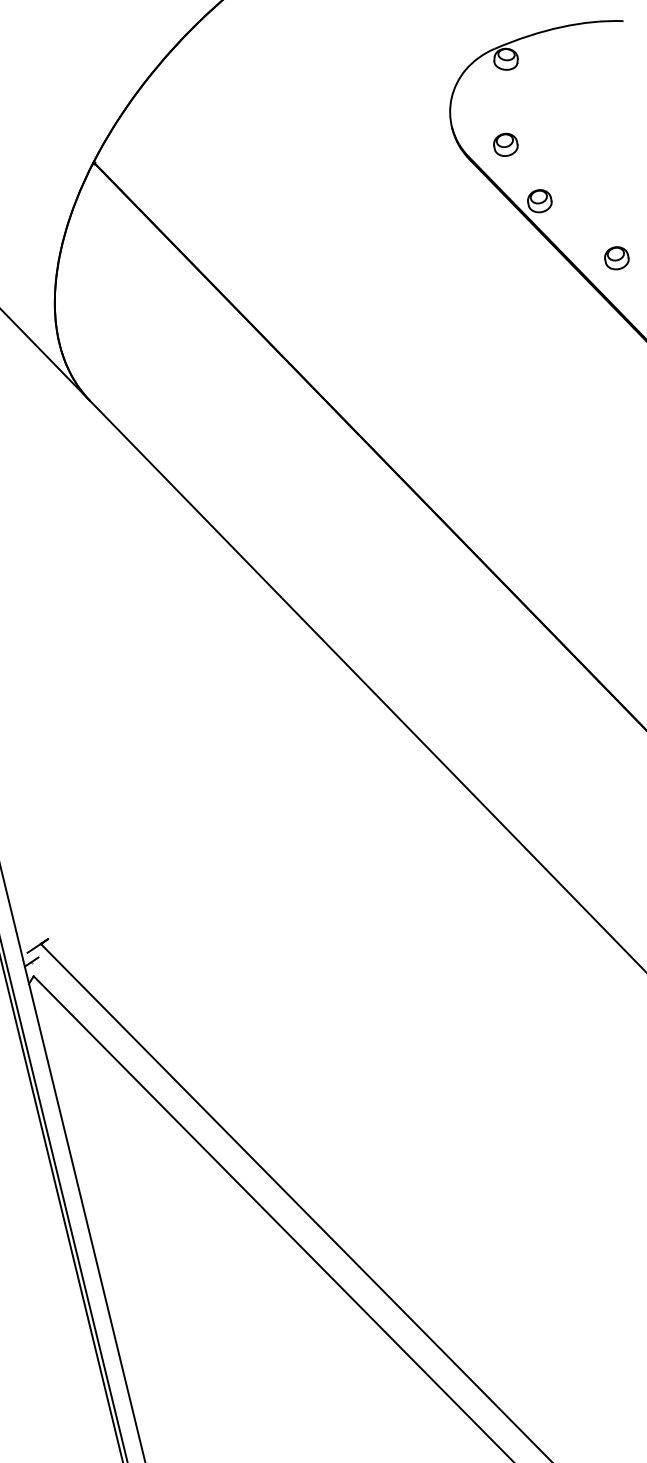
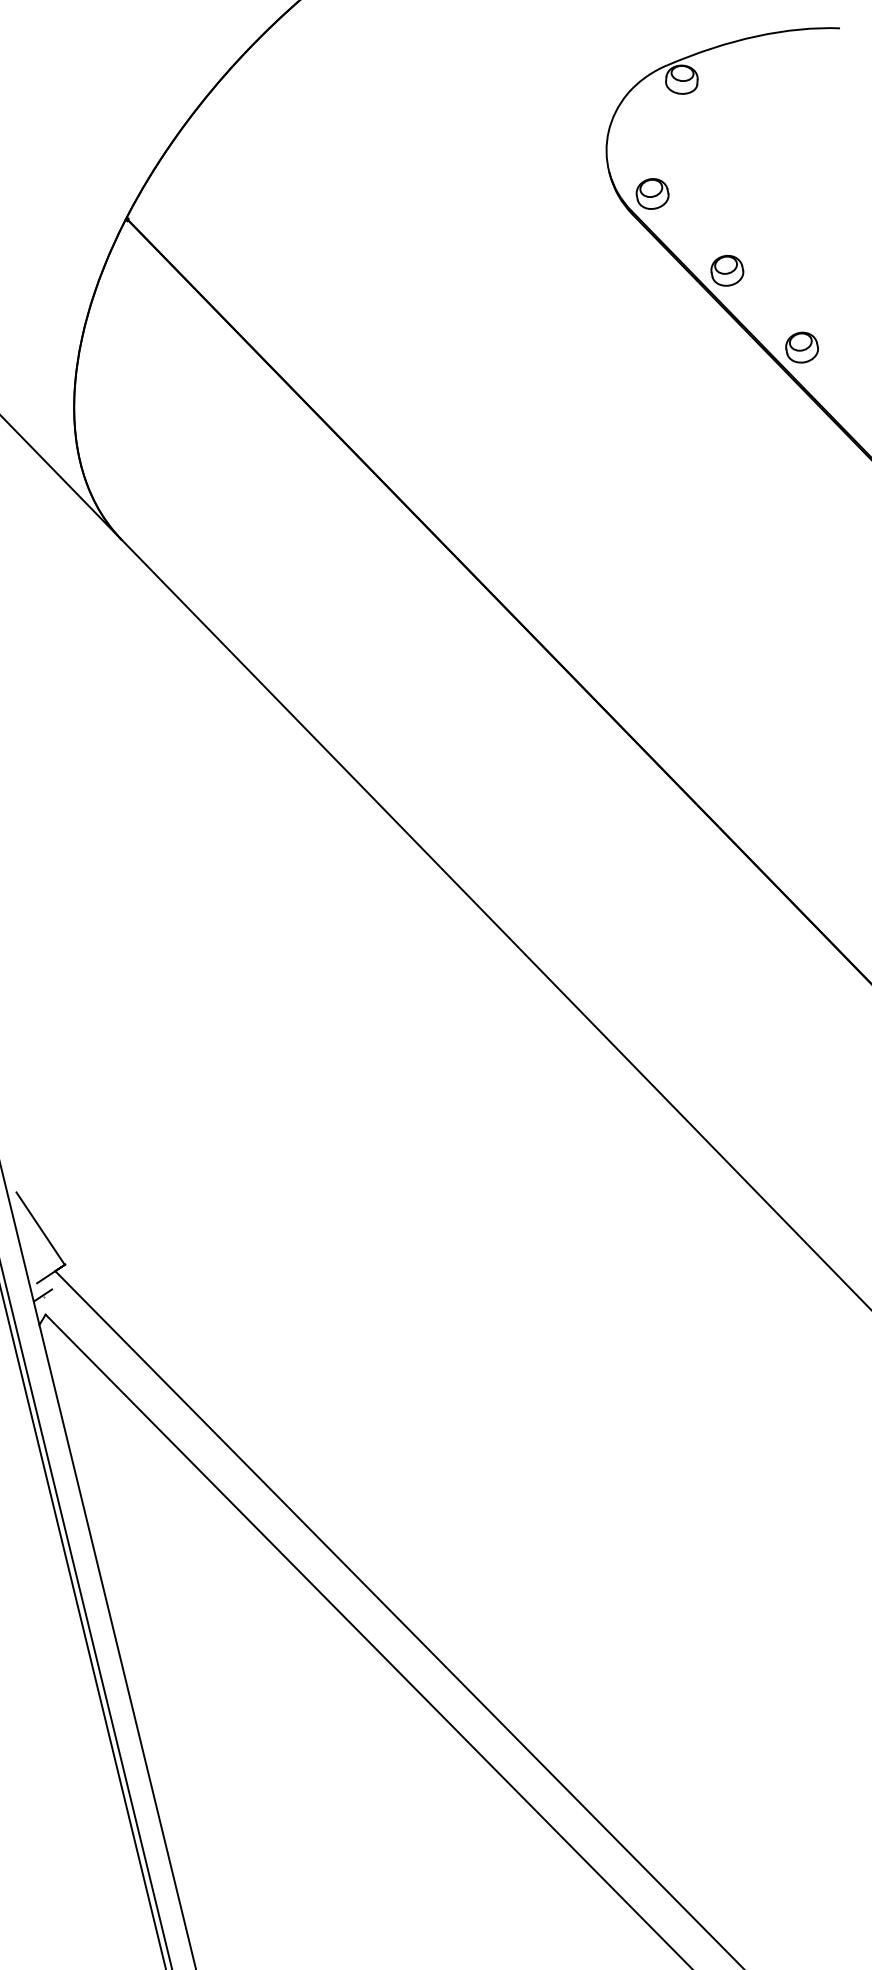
part: (505, 144) -> (652, 193), moved
part: (616, 258) -> (801, 347), moved
line: (29, 912) -> (40, 1228), added

